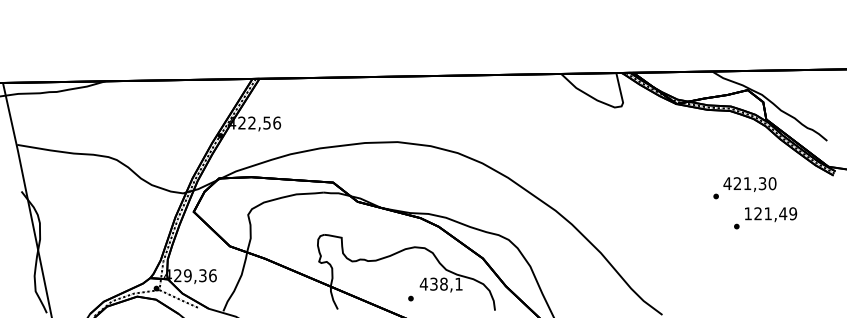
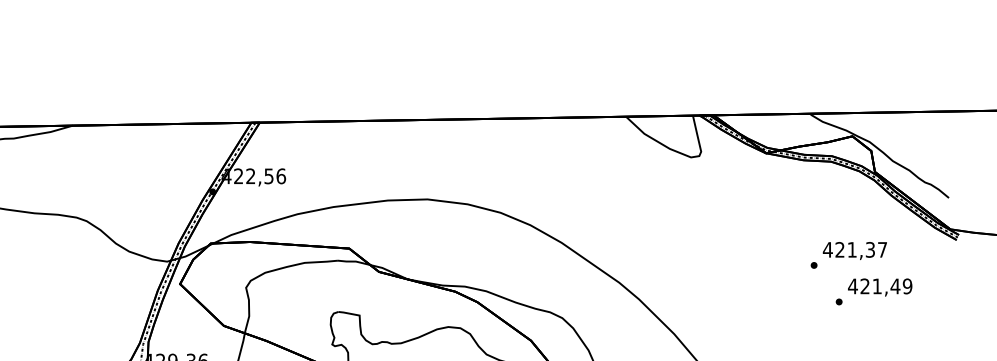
text: (772, 183) -> (882, 249), 421,30 -> 421,37
text: (748, 213) -> (853, 286), 121,49 -> 421,49

